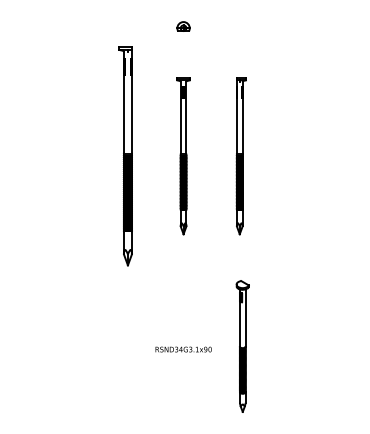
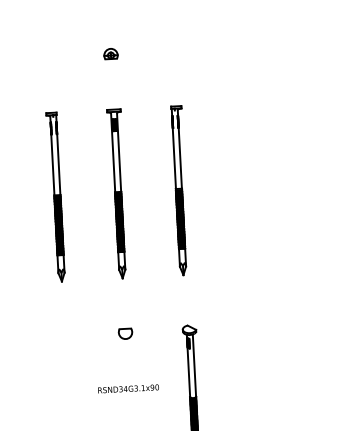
part: (125, 156) -> (55, 197), size x0.71
part: (183, 285) -> (125, 333), added
text: (183, 349) -> (128, 388), moved

